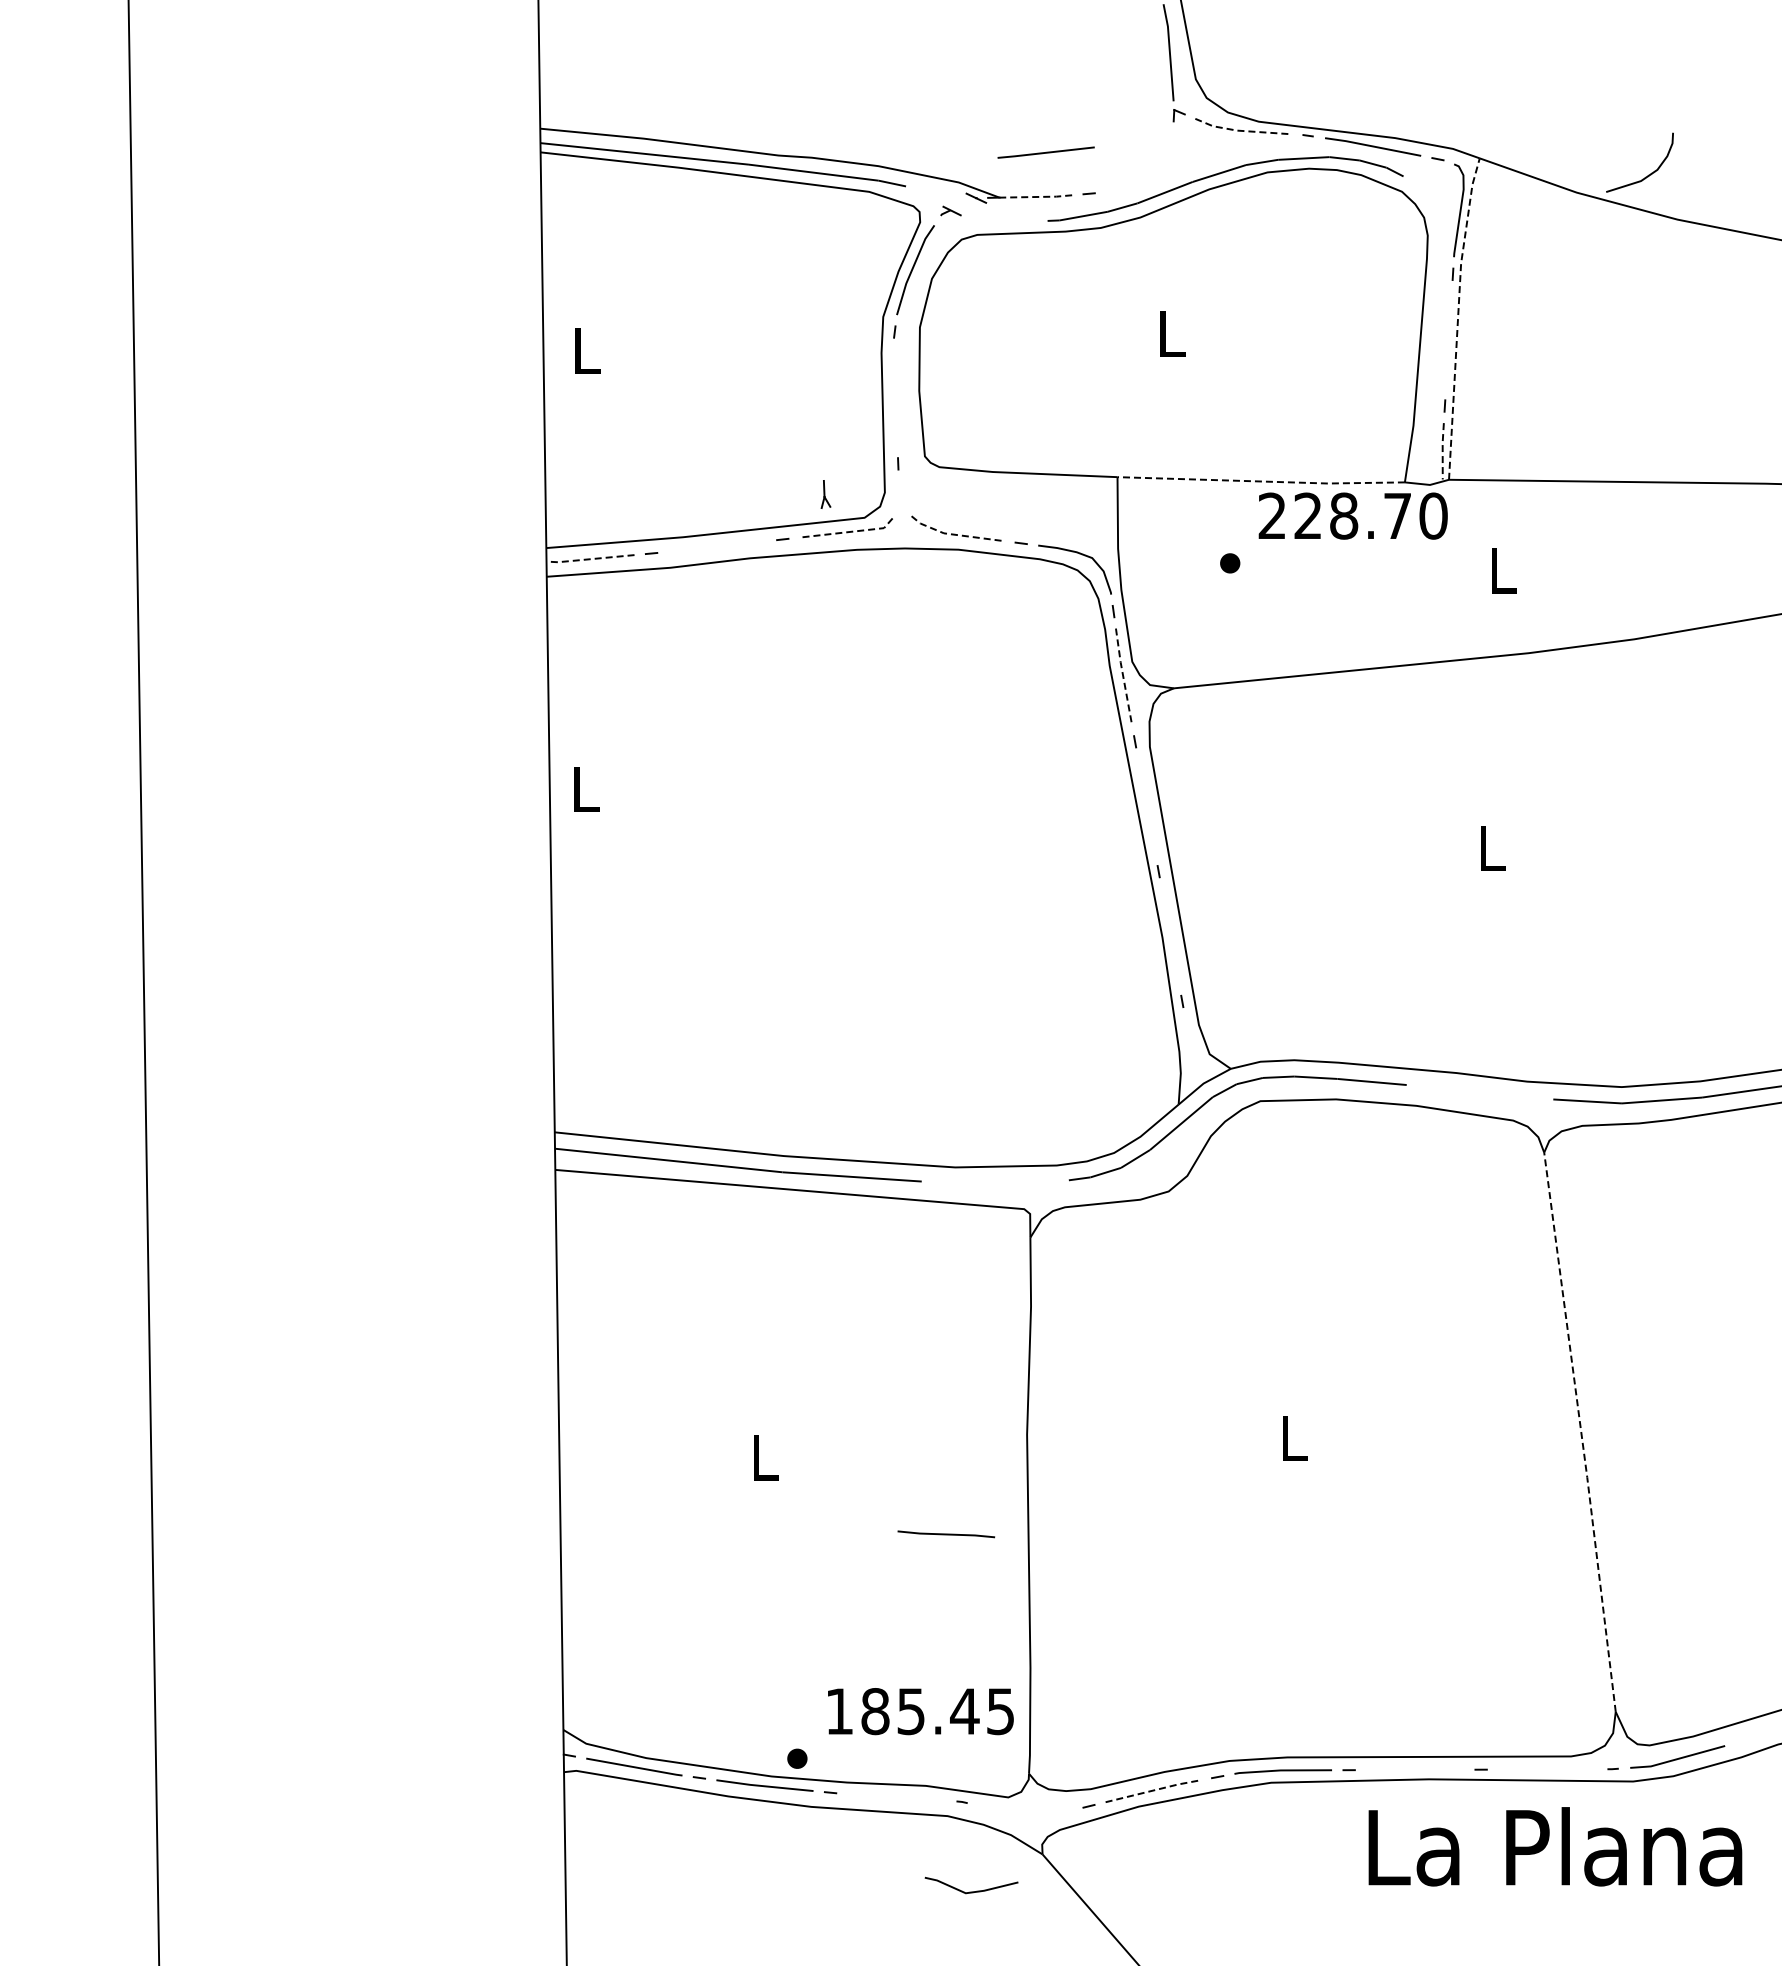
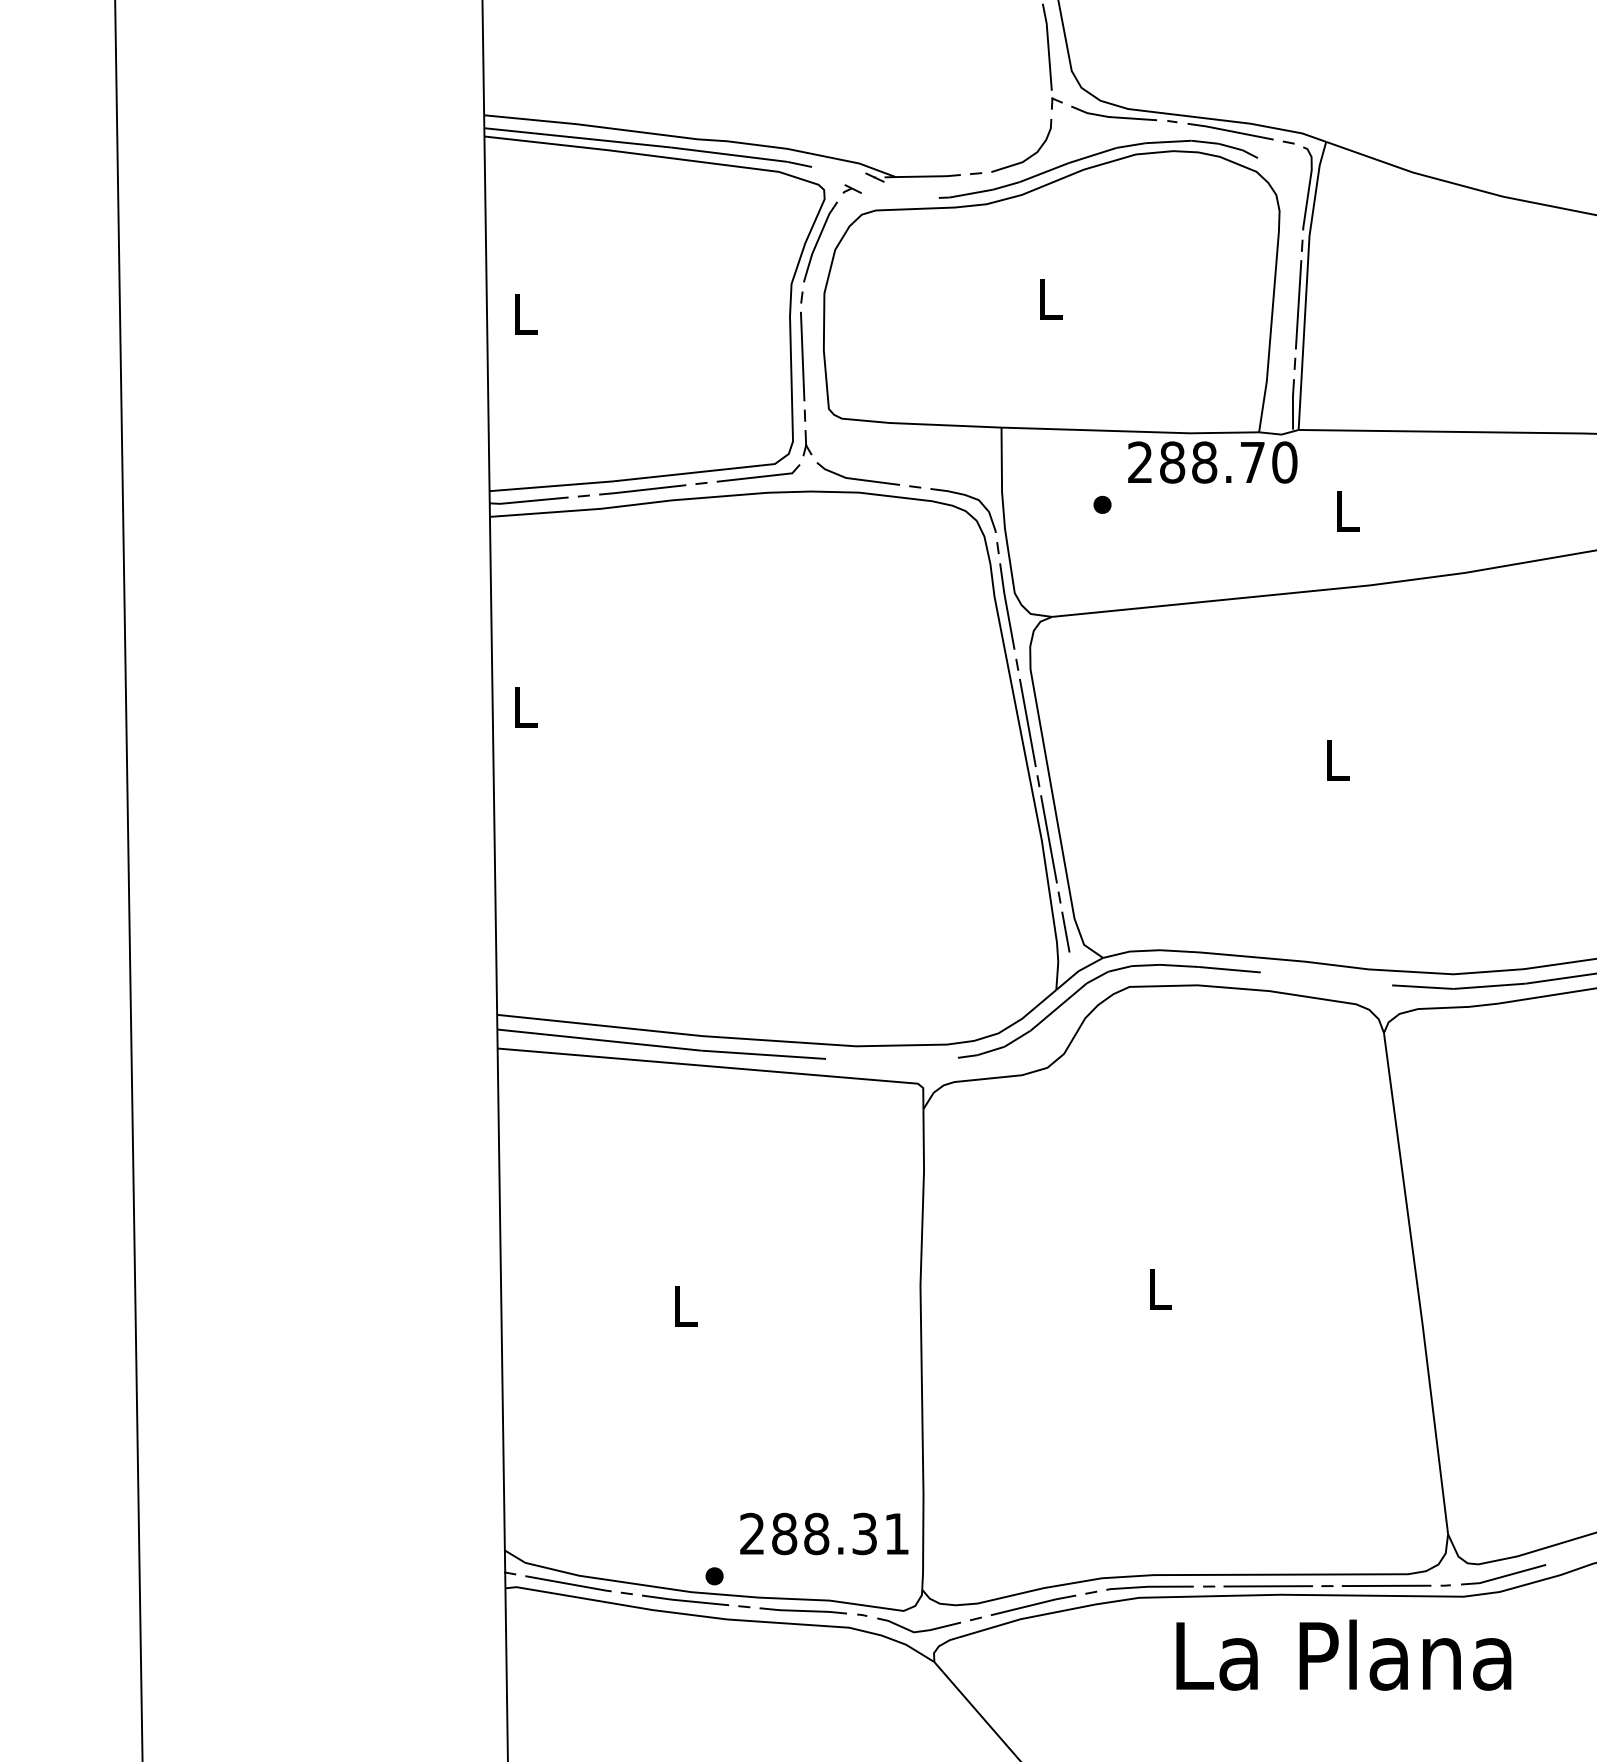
line: (1241, 130) -> (1112, 116), dashed -> solid
line: (1045, 152) -> (642, 489), moved
curve: (1648, 174) -> (1029, 156), moved
line: (1035, 197) -> (928, 176), dashed -> solid
line: (1458, 316) -> (1307, 283), dashed -> solid
line: (1448, 339) -> (1298, 304), added
line: (895, 397) -> (802, 356), added
line: (1442, 450) -> (1292, 403), dashed -> solid
line: (1262, 481) -> (1131, 431), dashed -> solid
part: (825, 494) -> (807, 443), moved
text: (1308, 515) -> (1172, 461), 228.70 -> 288.70
line: (848, 532) -> (760, 477), dashed -> solid
line: (954, 534) -> (855, 479), dashed -> solid
line: (589, 559) -> (528, 501), dashed -> solid
line: (1123, 676) -> (1006, 606), dashed -> solid
line: (1146, 806) -> (1027, 722), added
line: (1170, 936) -> (1049, 839), added
line: (1189, 1039) -> (1066, 931), added
line: (1581, 1432) -> (1417, 1283), dashed -> solid
line: (946, 1534) -> (803, 1611), moved
text: (919, 1711) -> (824, 1533), 185.45 -> 288.31
line: (1415, 1769) -> (1268, 1585), added
line: (1547, 1769) -> (1386, 1585), added
line: (1153, 1790) -> (1033, 1604), dashed -> solid
text: (1555, 1846) -> (1343, 1654), moved
line: (971, 1891) -> (919, 1630), moved

